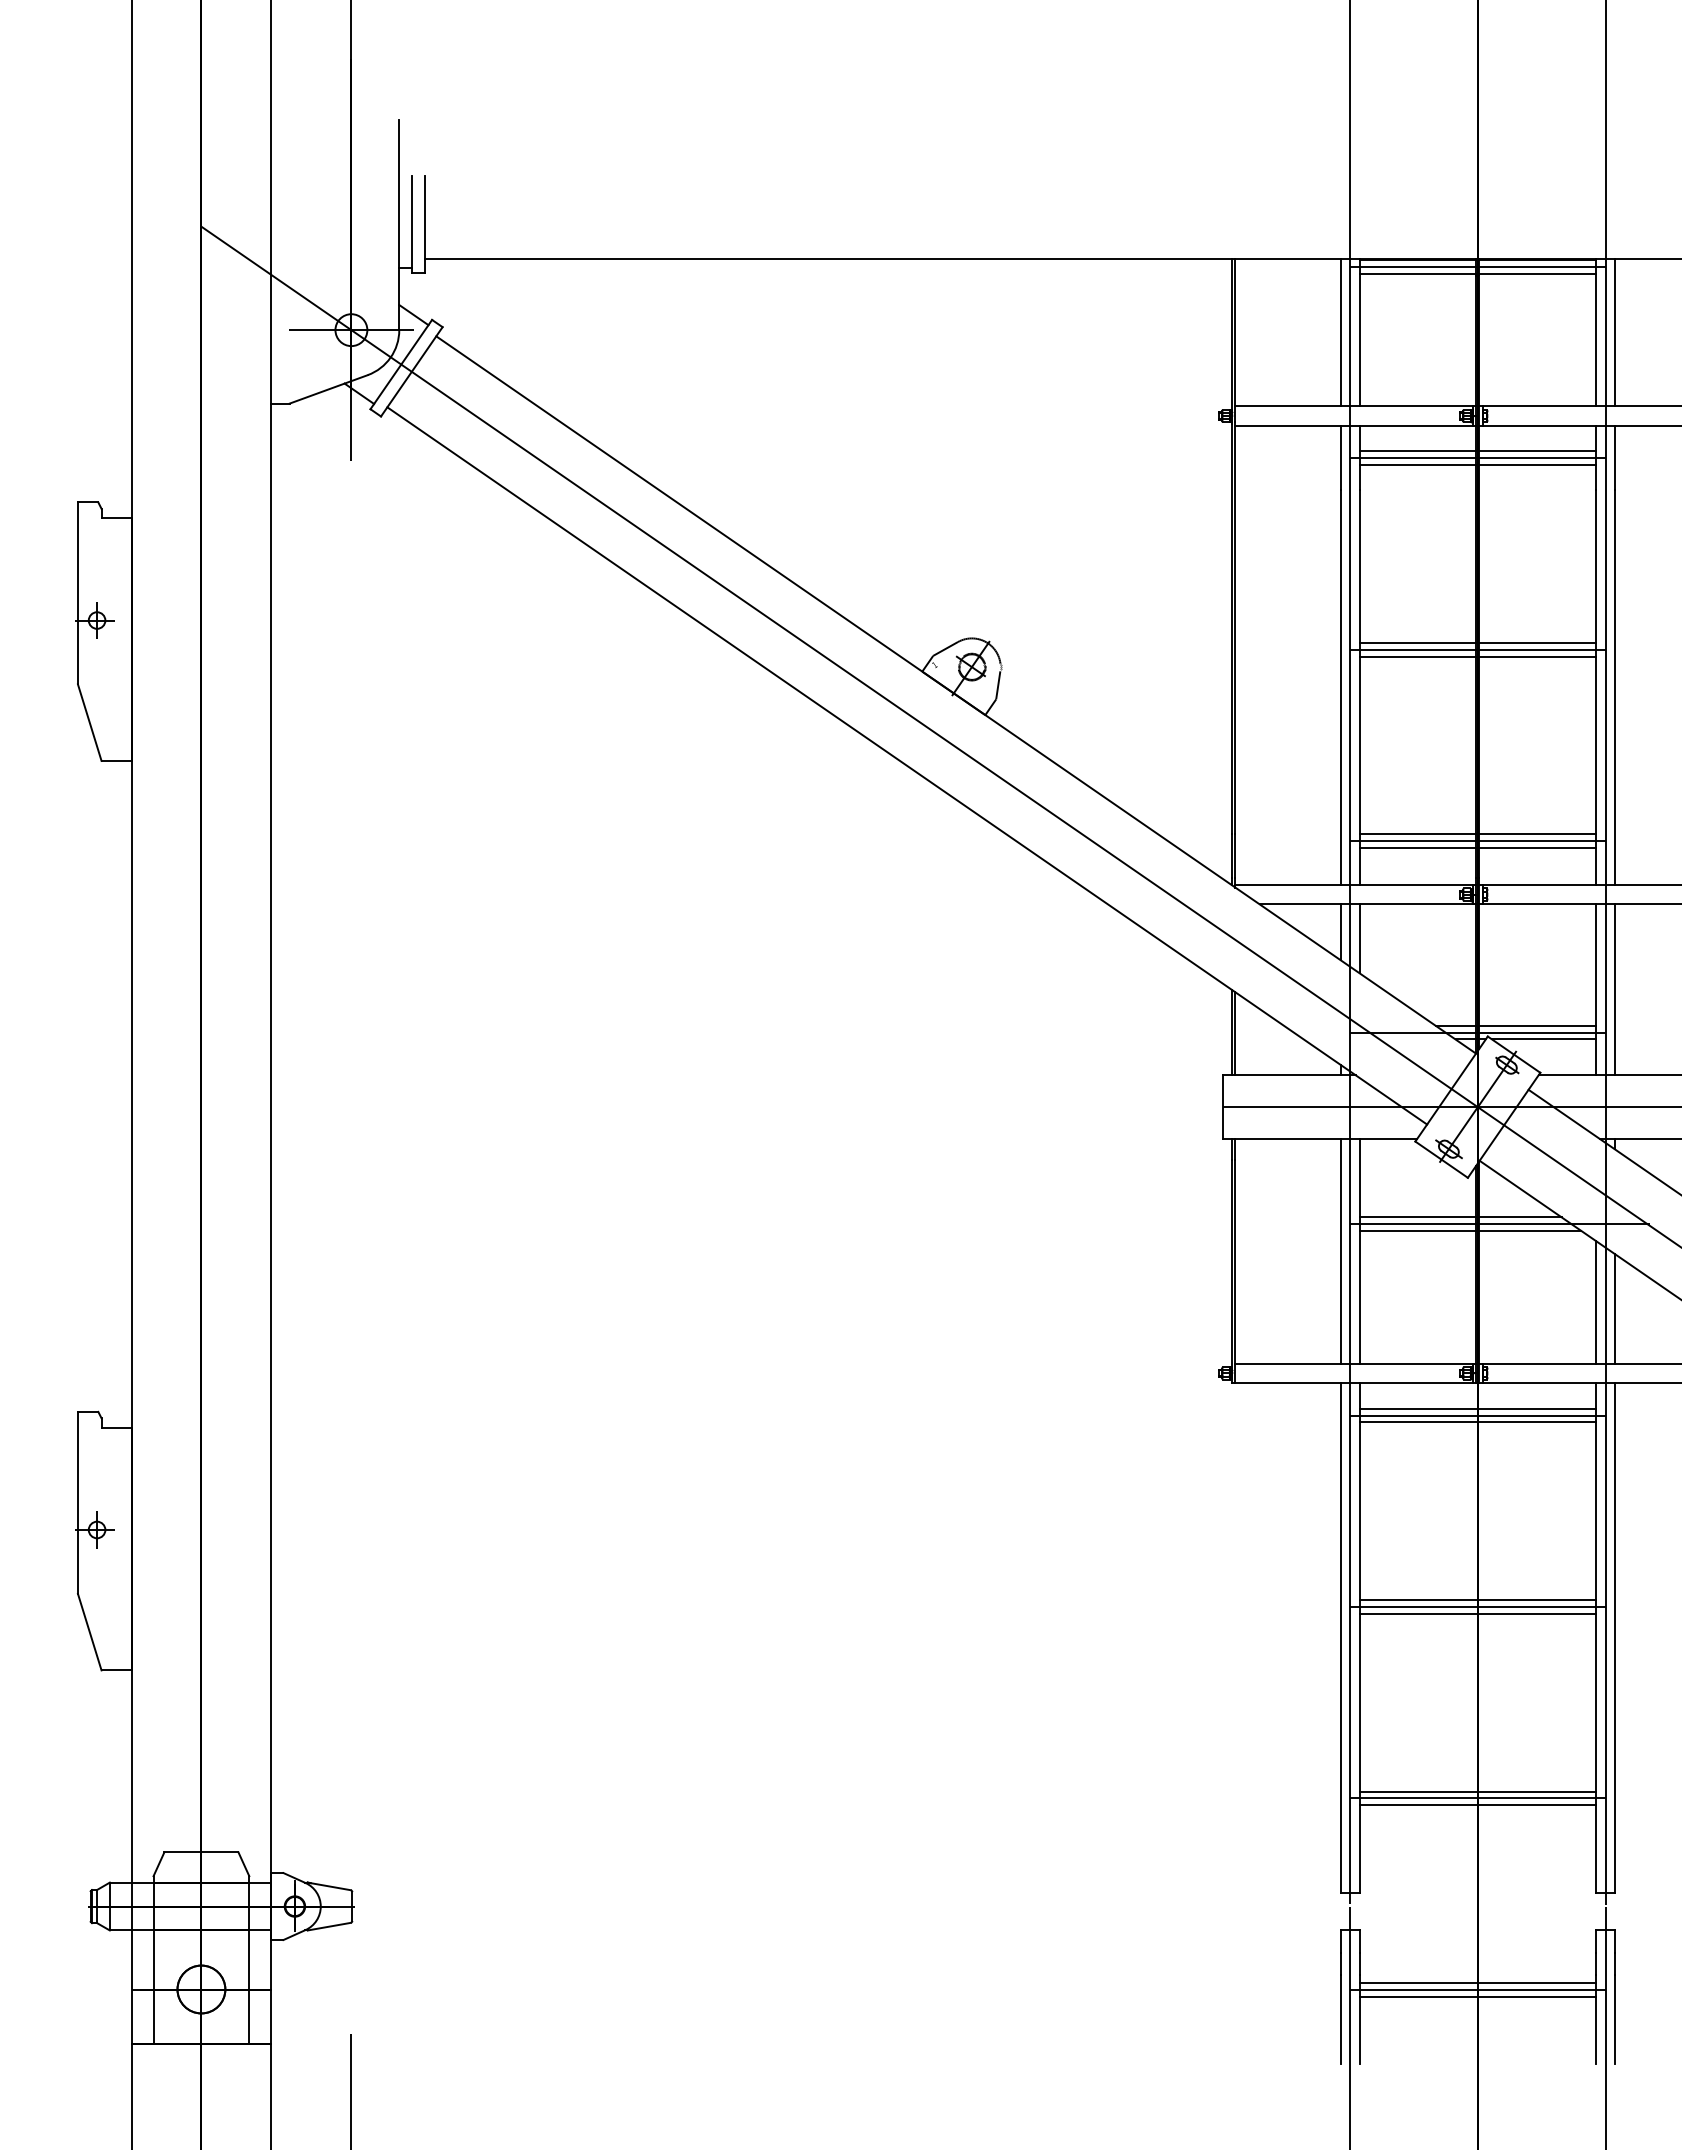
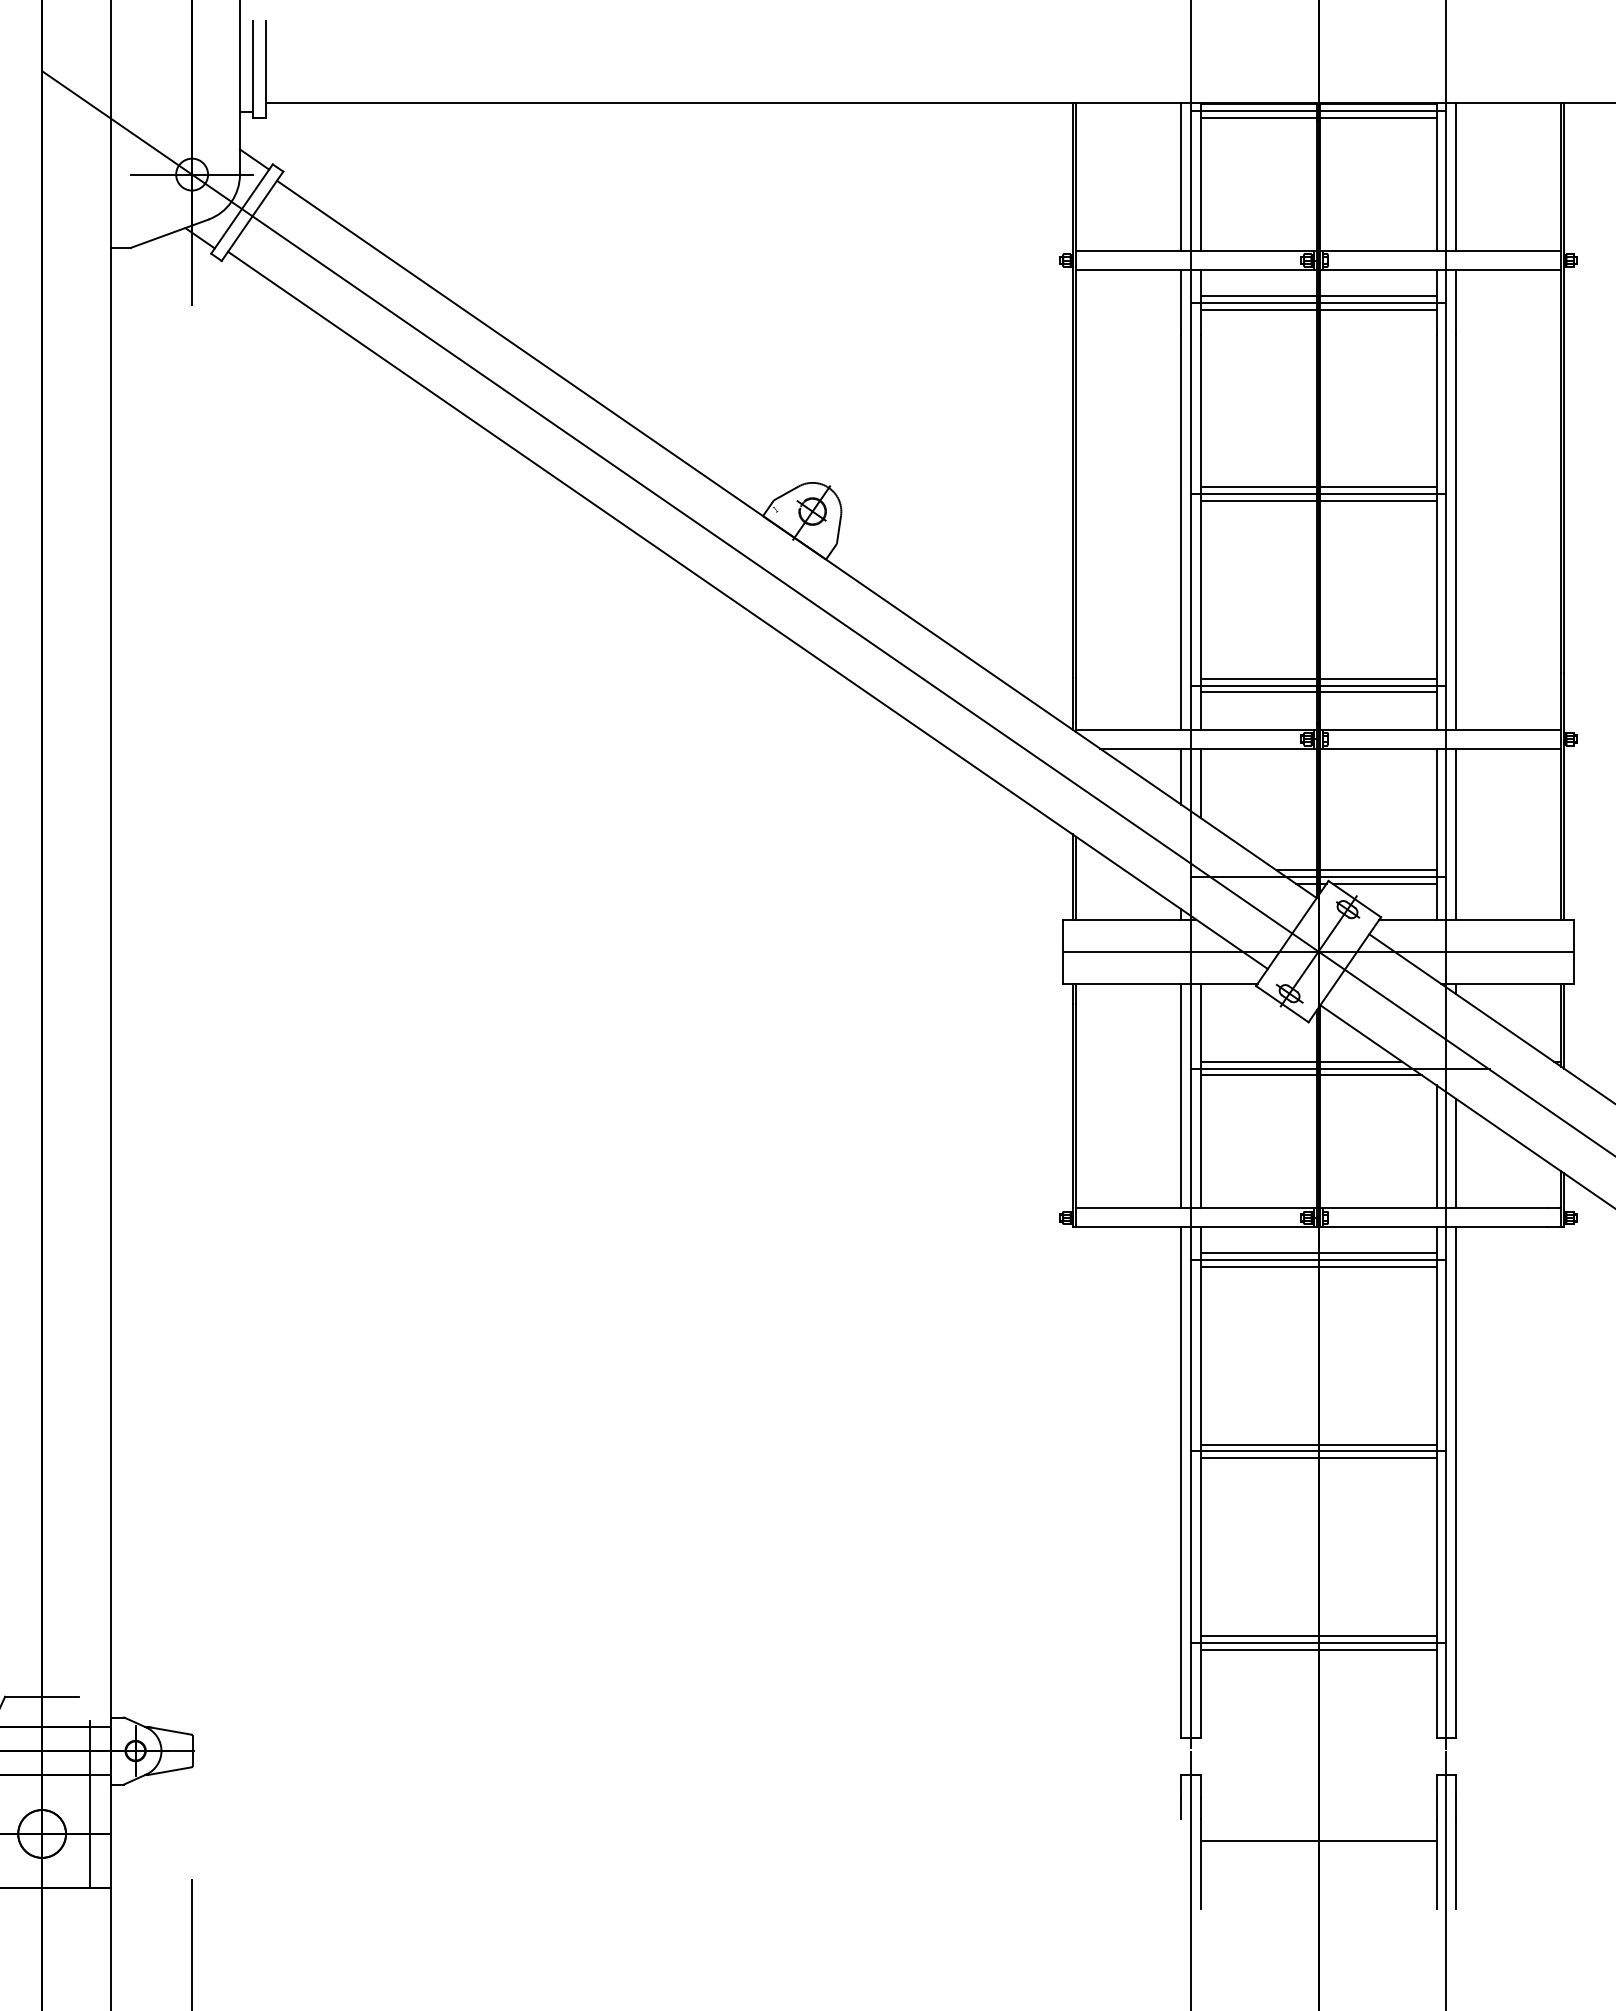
line: (243, 1864) -> (84, 1708), removed
line: (1477, 1983) -> (1318, 1827), removed
line: (1477, 1989) -> (1318, 1833), removed
line: (1340, 2019) -> (1181, 1863), removed

